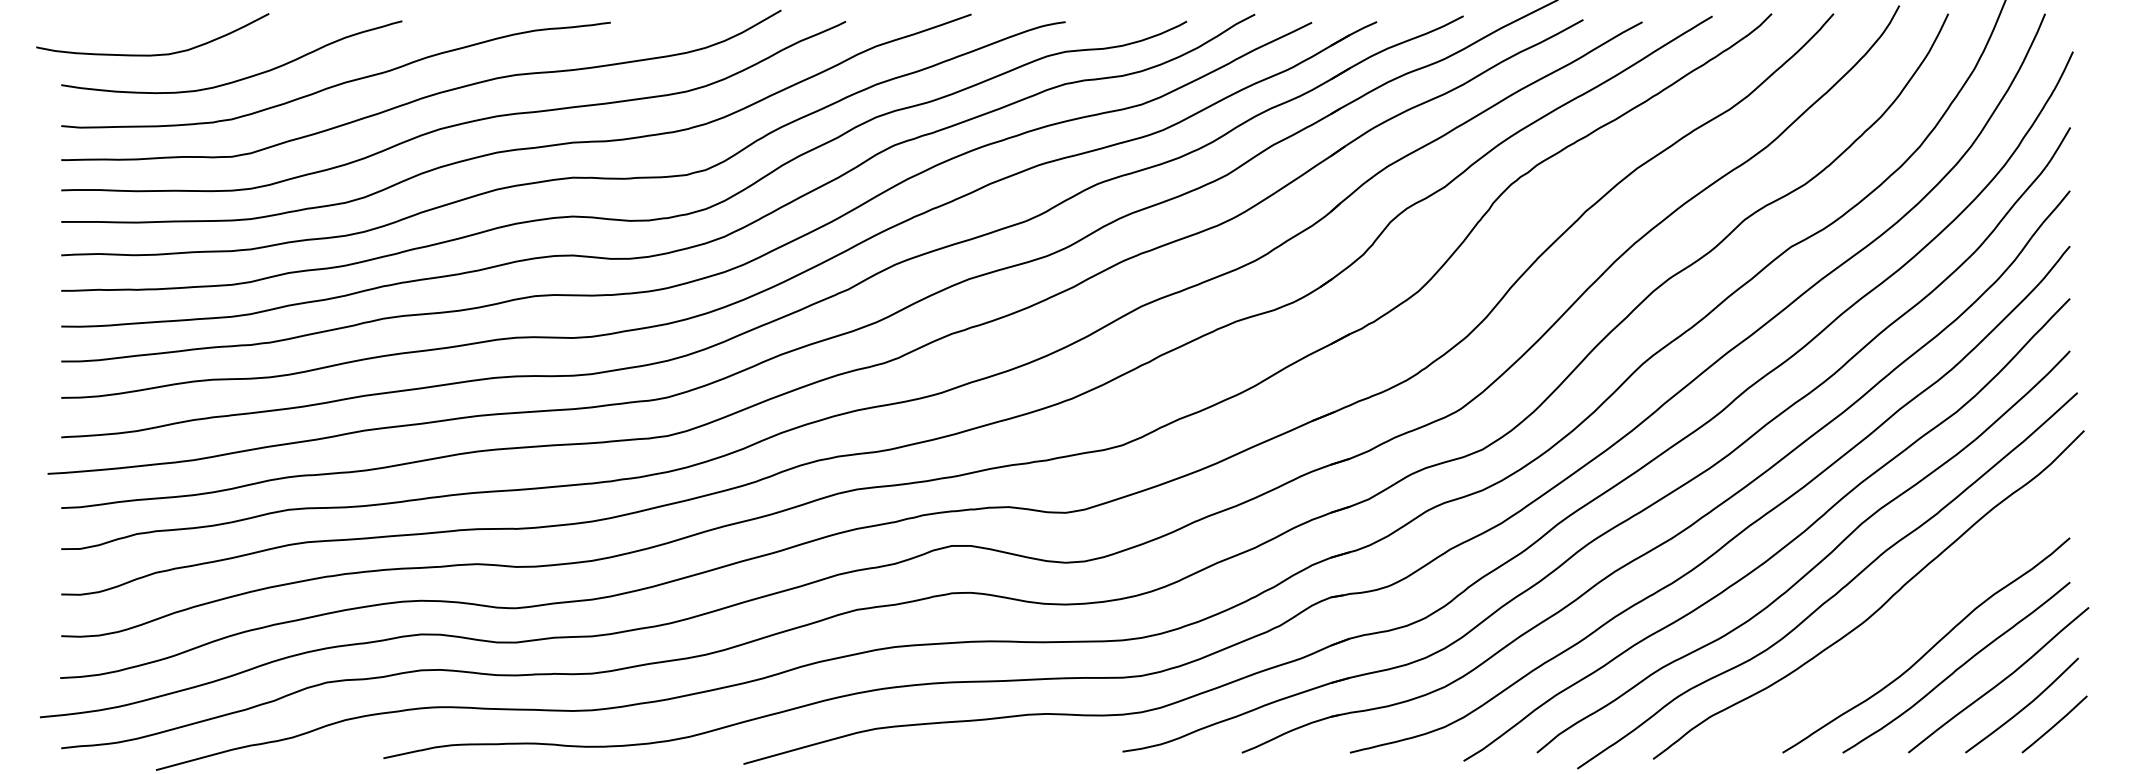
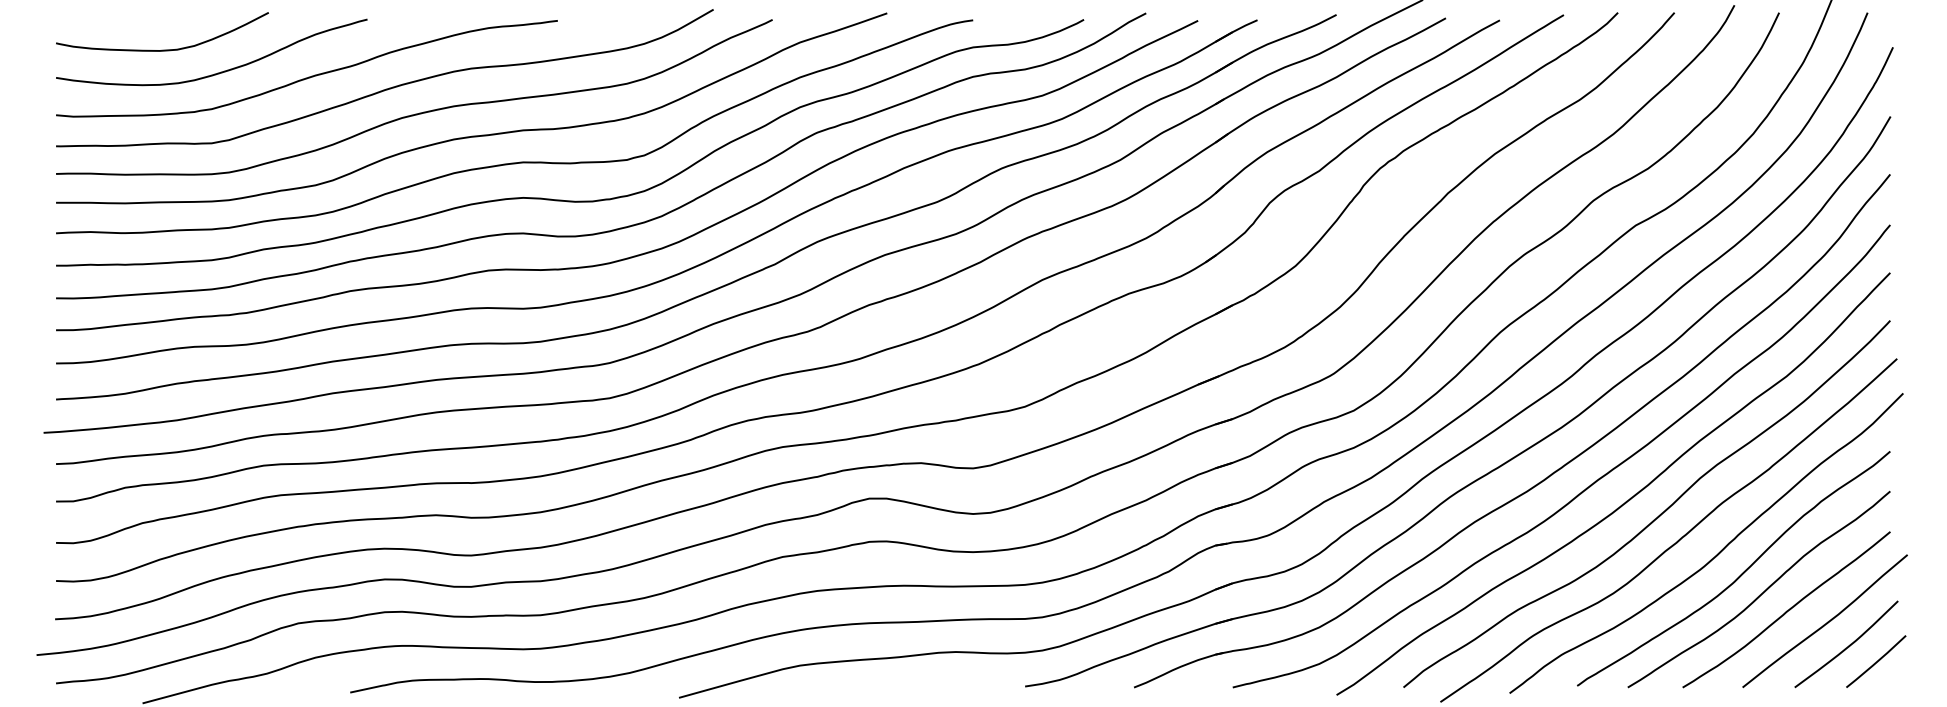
curve: (152, 54) -> (162, 49), moved
curve: (1905, 629) -> (1740, 574), added

